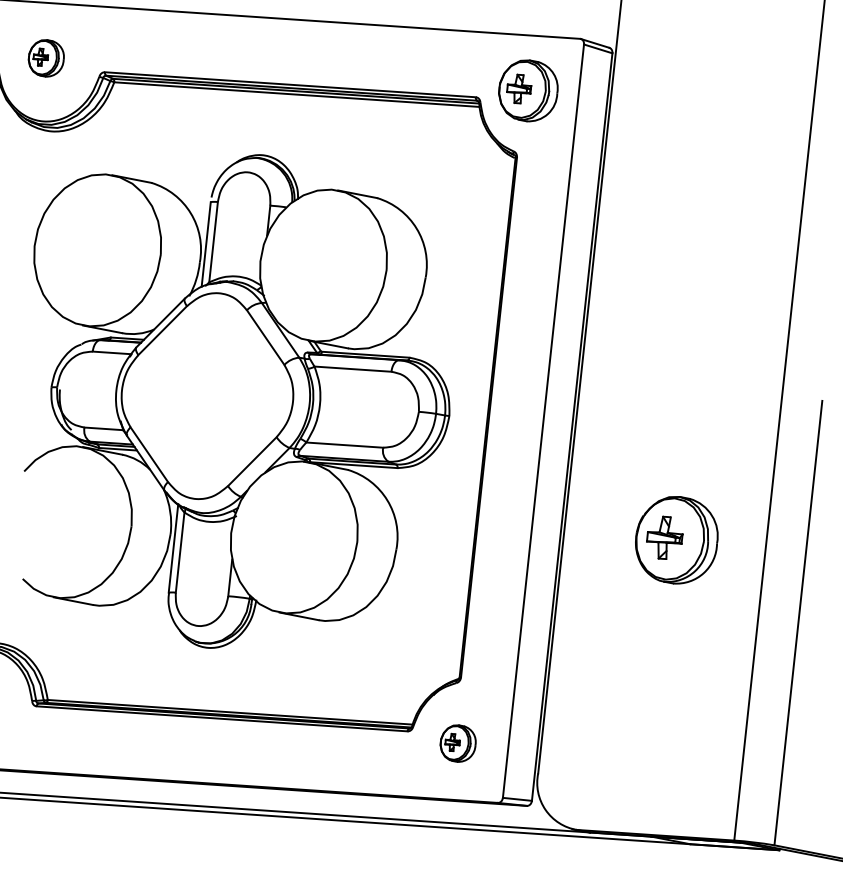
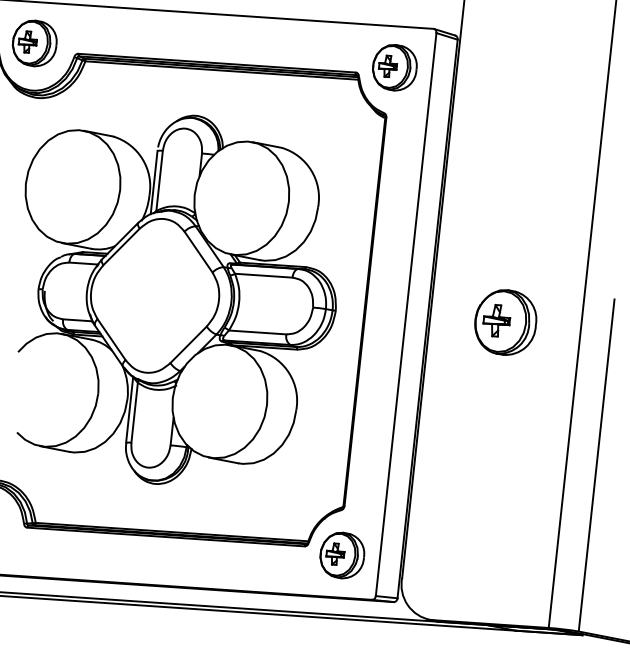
part: (46, 58) -> (34, 43), size x1.67
part: (676, 540) -> (505, 322), moved
part: (458, 743) -> (342, 555), size x1.67

